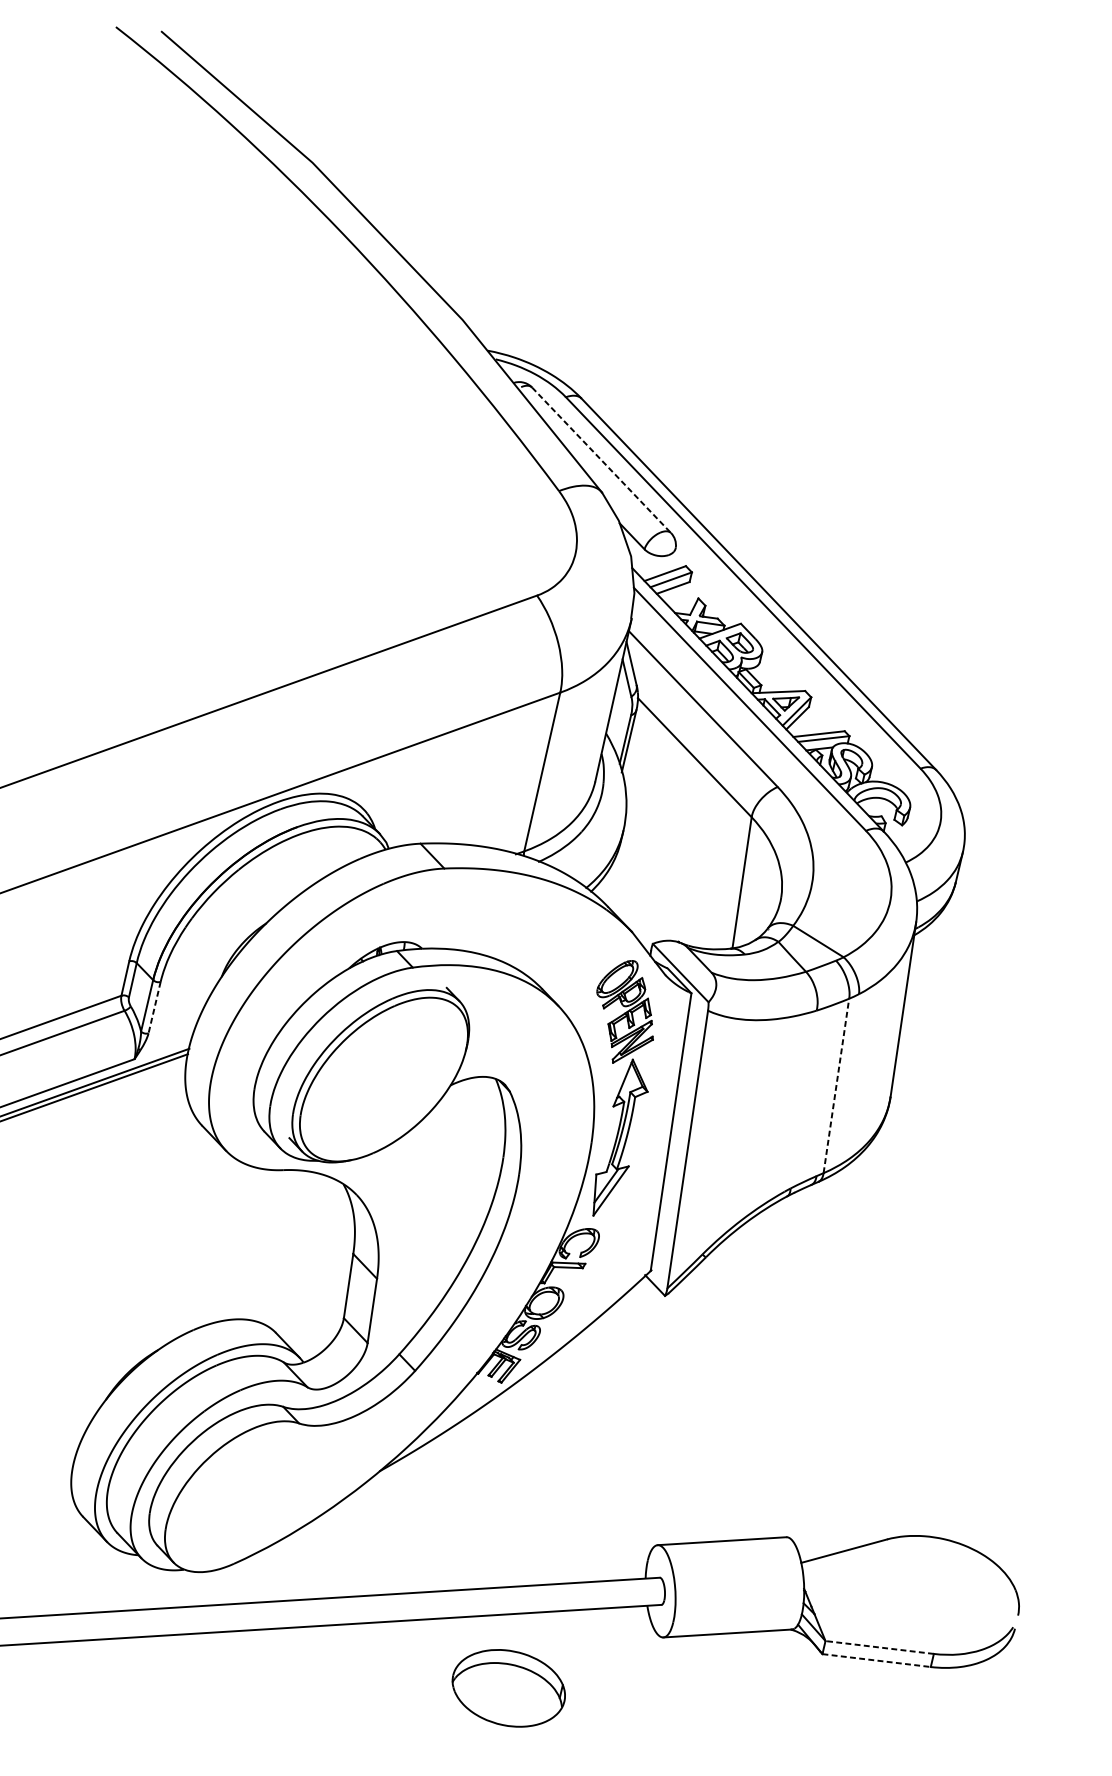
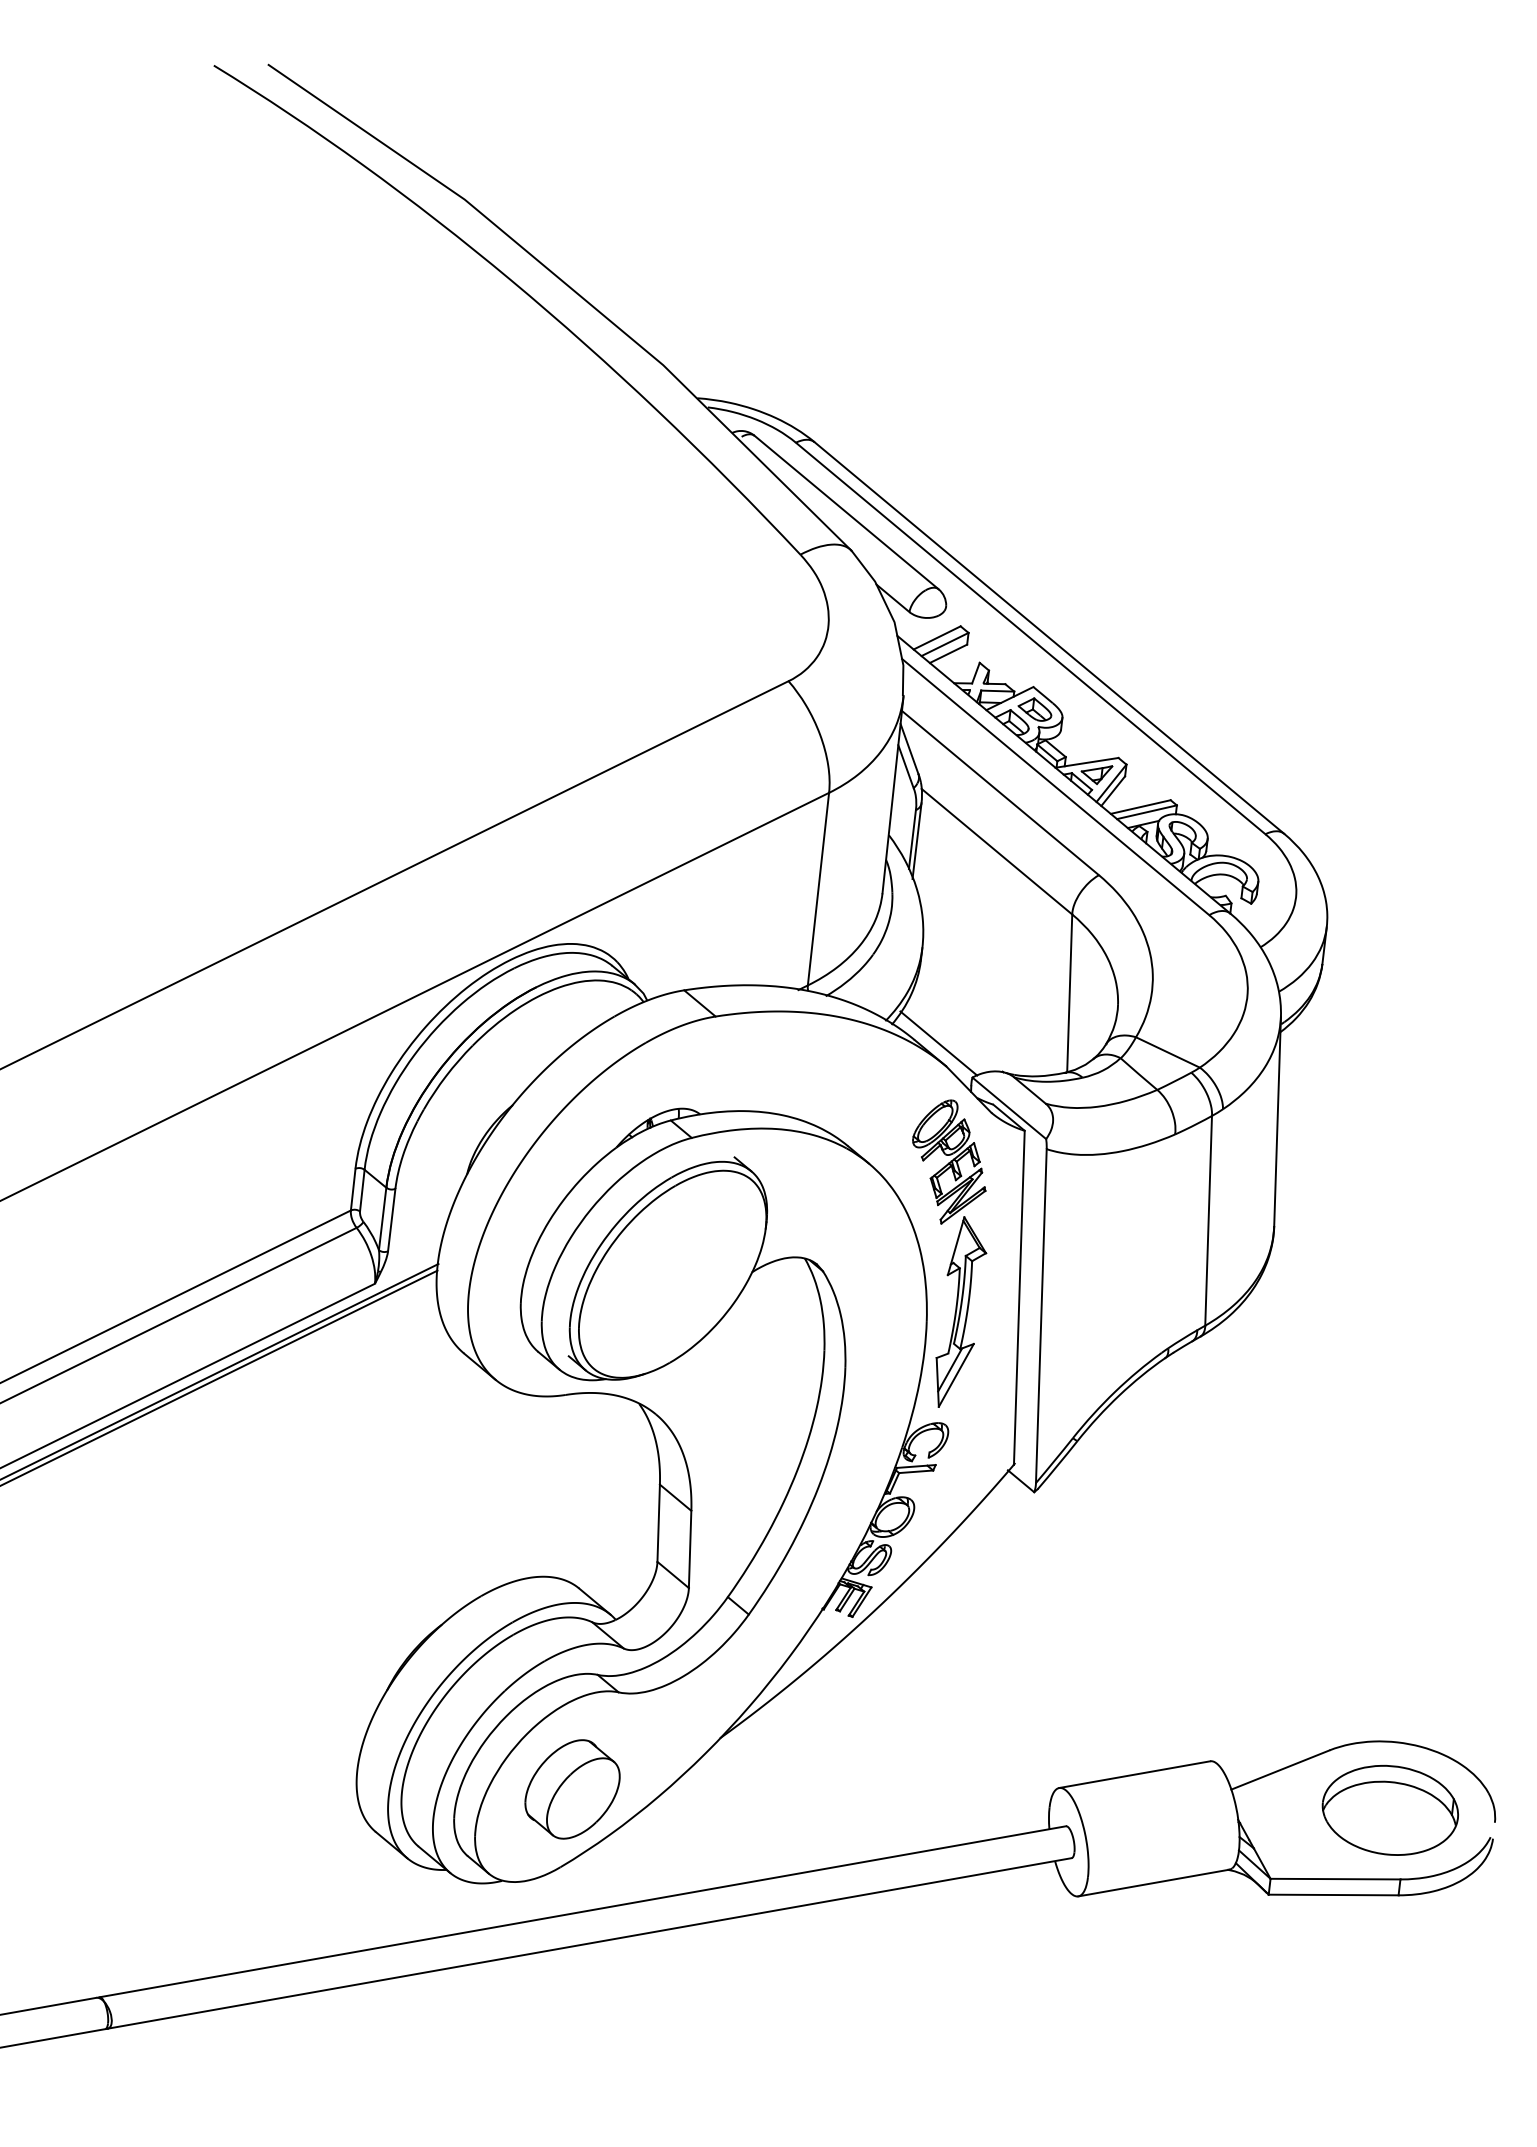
line: (601, 460) -> (846, 512), dashed -> solid
line: (627, 912) -> (938, 1043), added
line: (154, 1007) -> (391, 1220), dashed -> solid
line: (836, 1085) -> (1208, 1220), dashed -> solid
part: (251, 1500) -> (572, 1789), added
line: (879, 1647) -> (1335, 1879), dashed -> solid
line: (876, 1660) -> (1333, 1895), dashed -> solid
part: (508, 1687) -> (1389, 1809), moved

